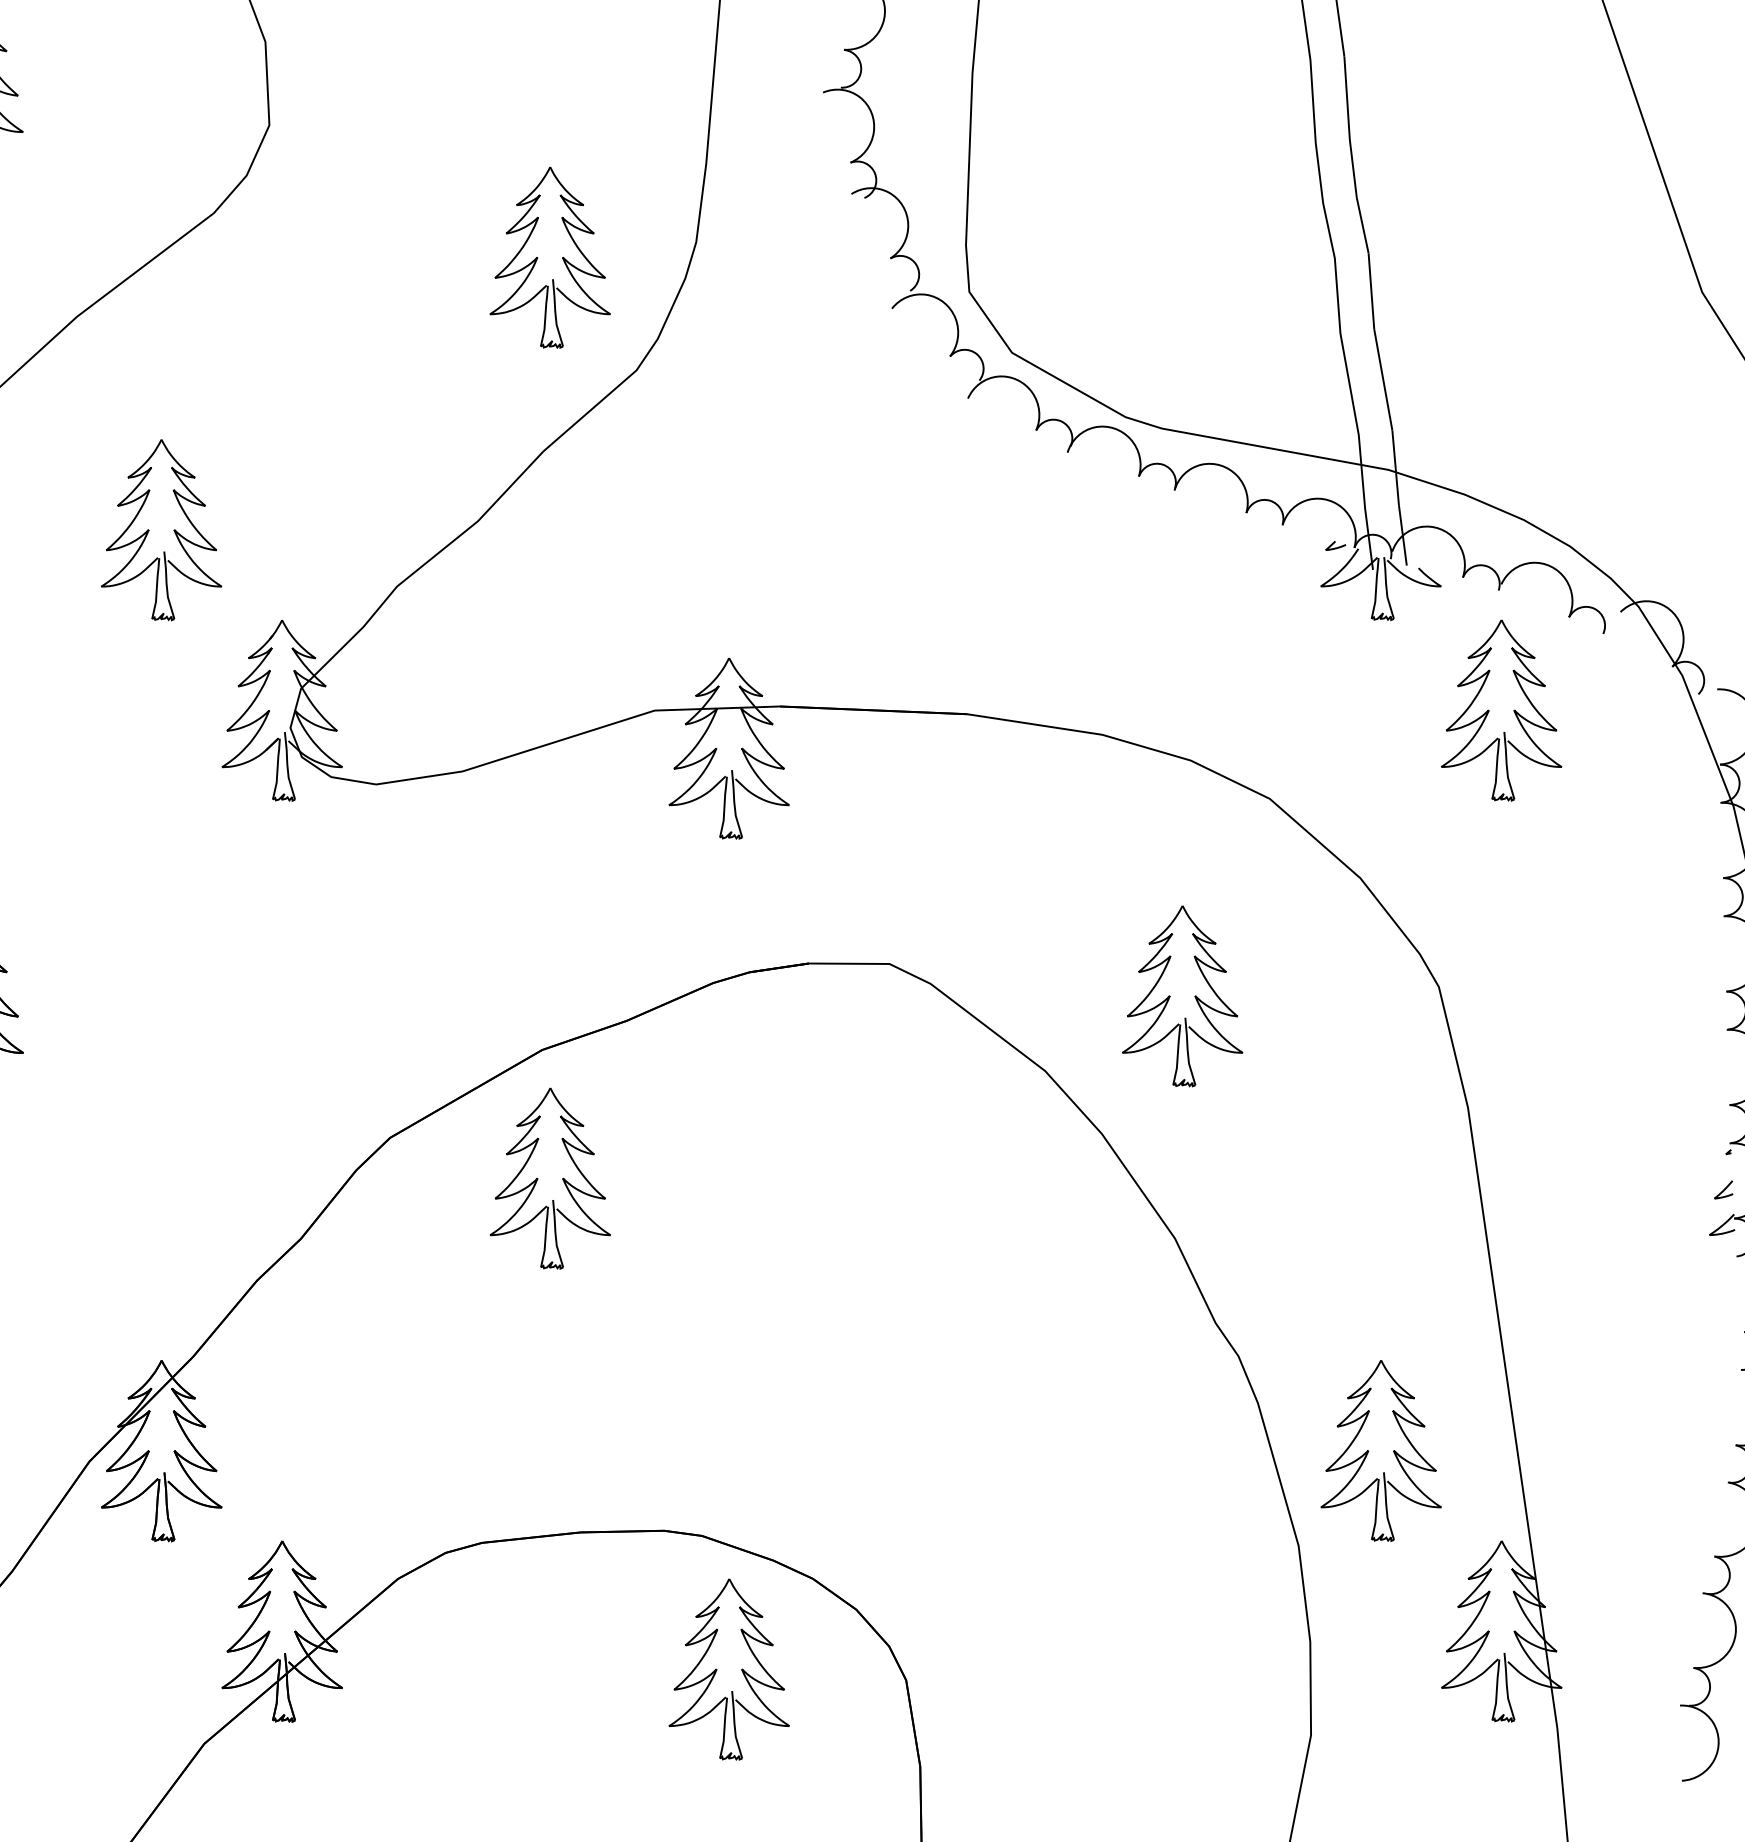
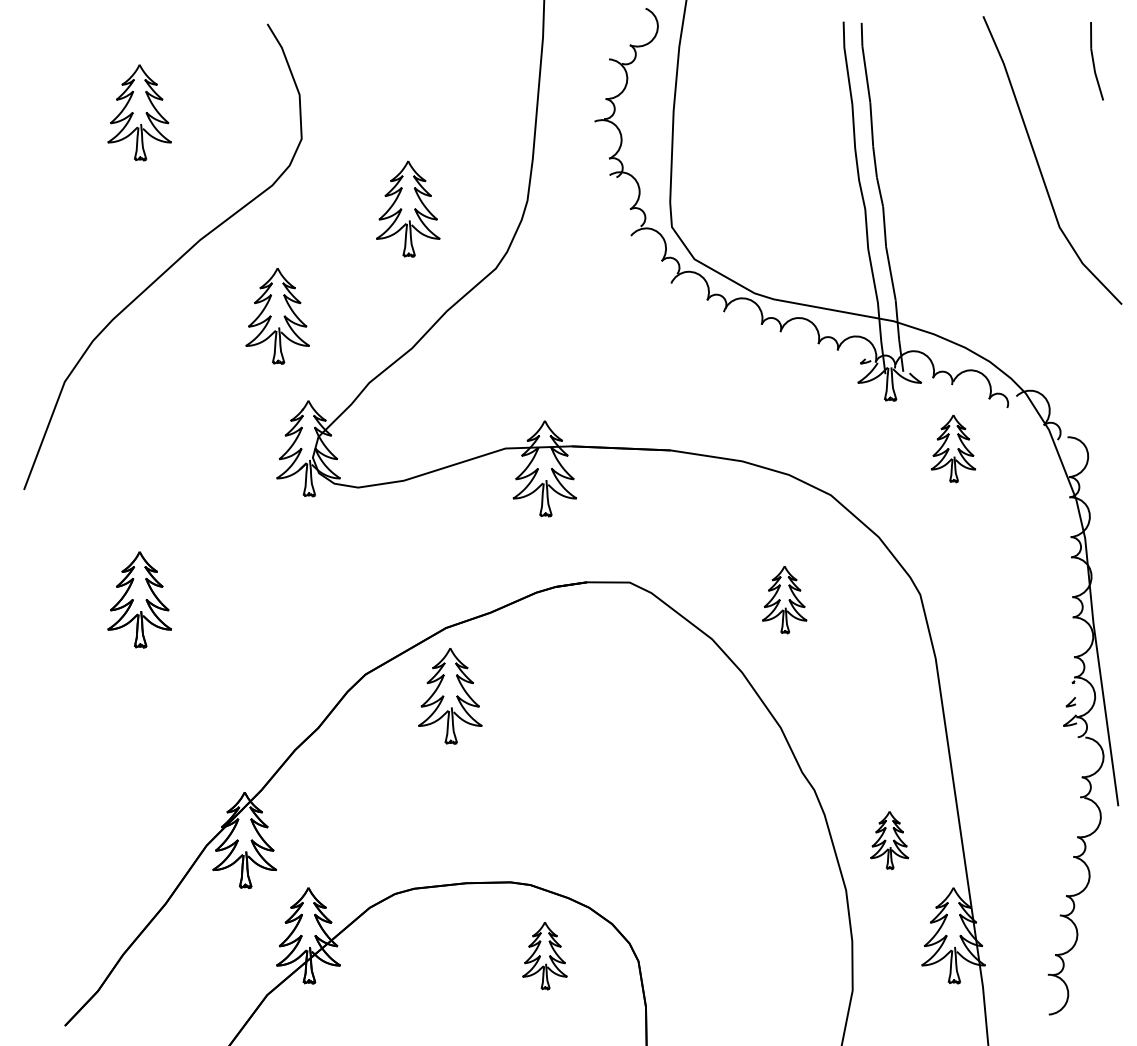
part: (550, 256) -> (408, 208), moved
part: (161, 530) -> (277, 316), moved
part: (1501, 710) -> (953, 448), size x0.7
part: (1182, 996) -> (784, 599), size x0.7
part: (1380, 1451) -> (889, 840), size x0.6
part: (728, 1669) -> (544, 955), size x0.7

